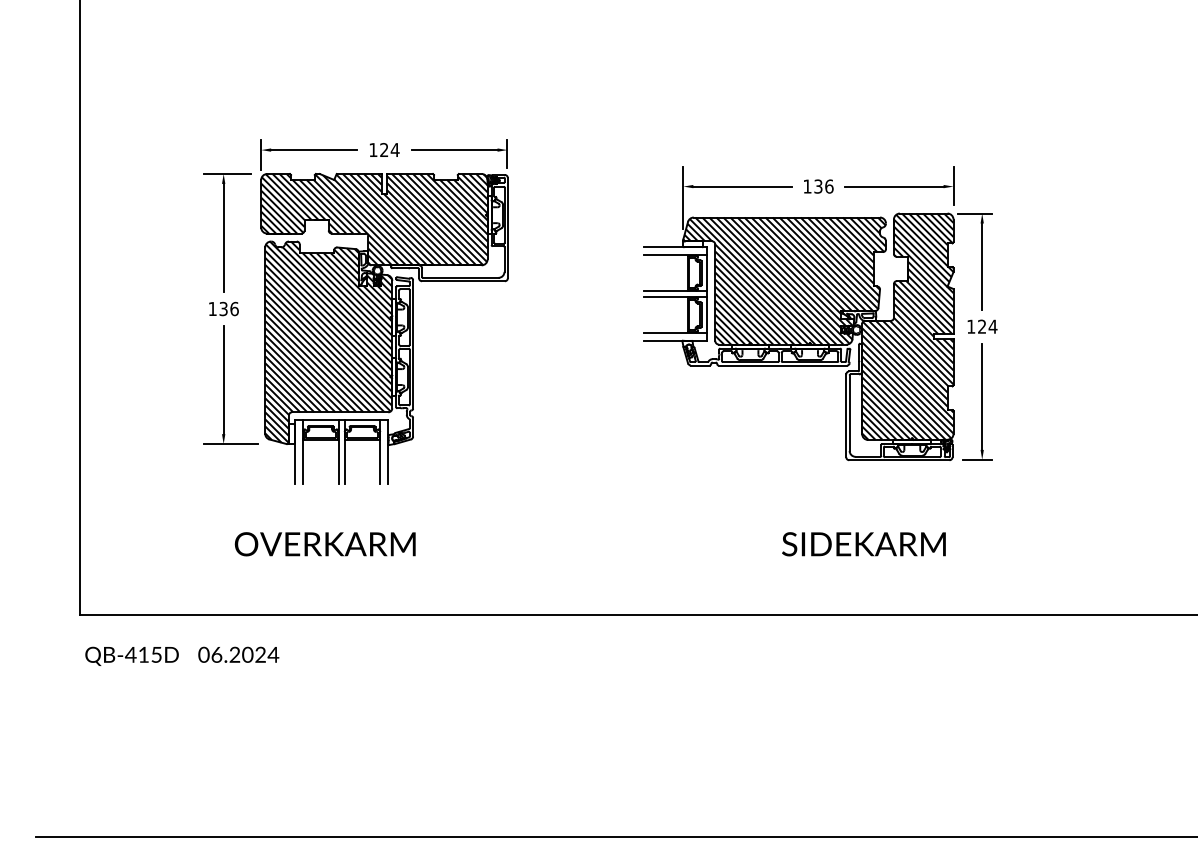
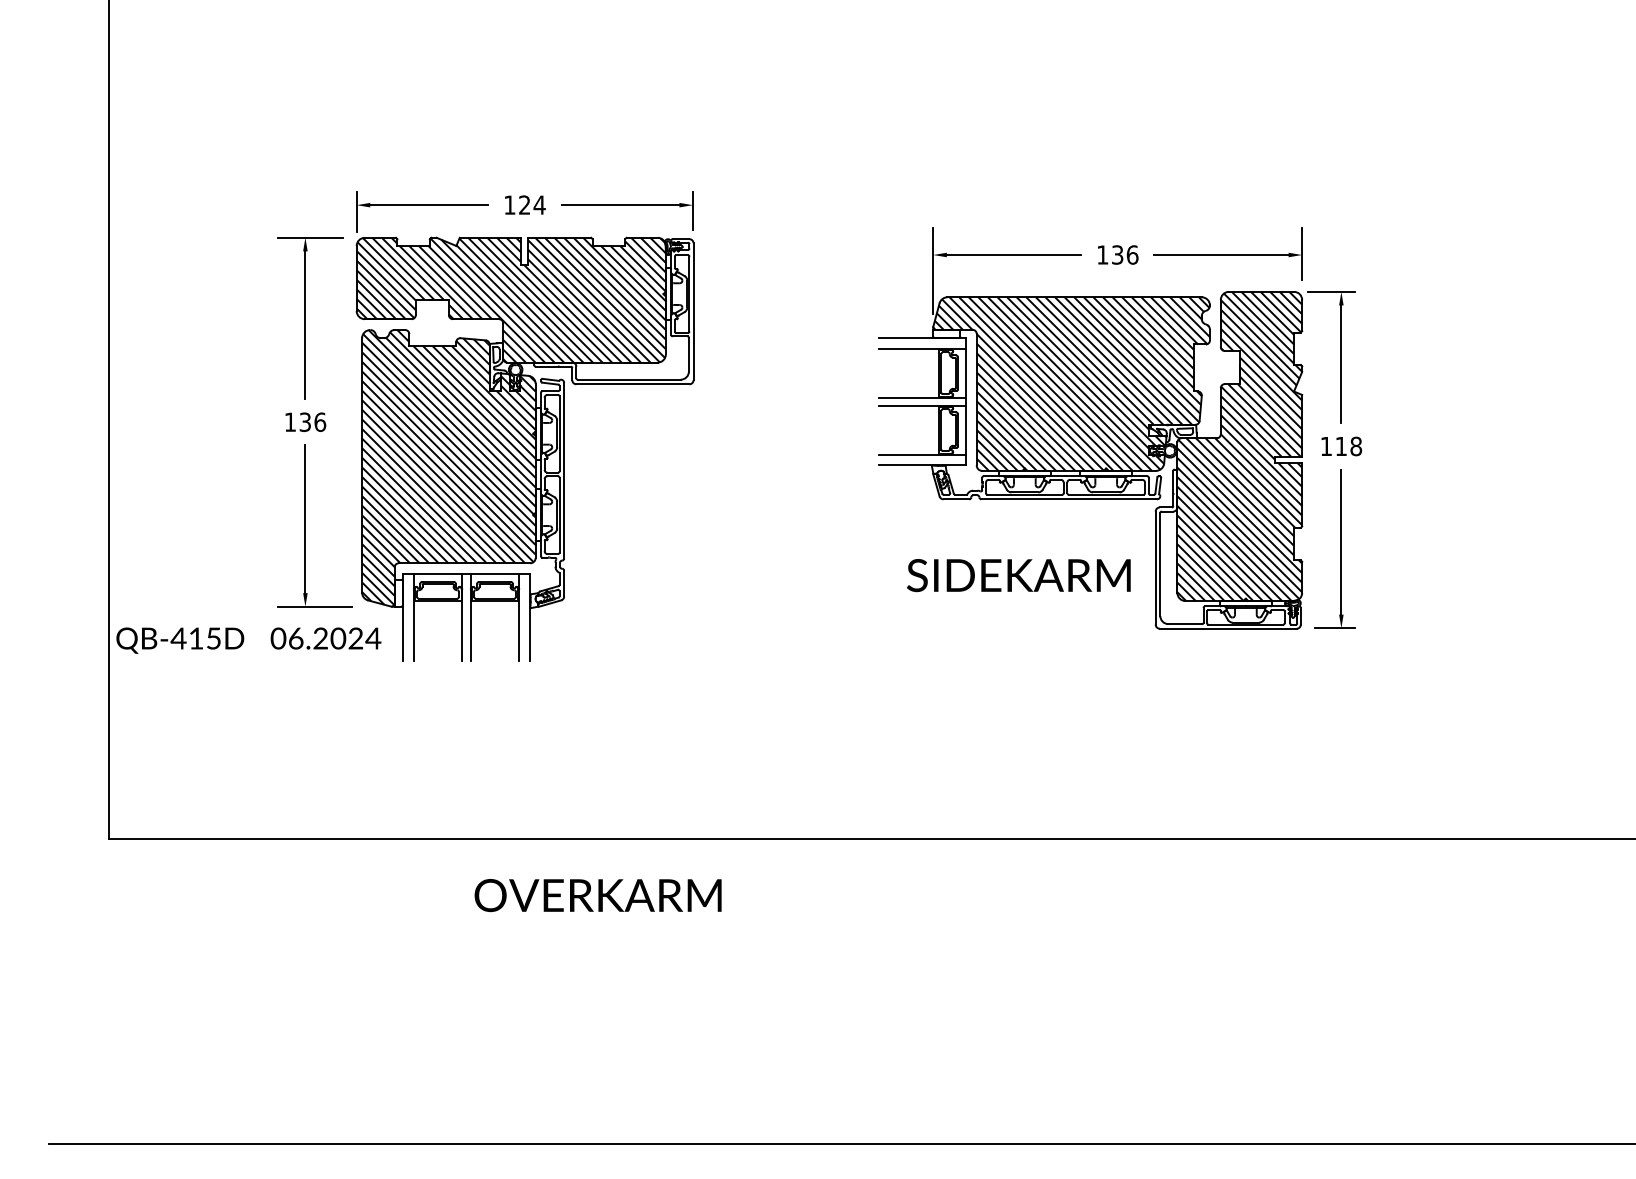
text: (987, 326) -> (1348, 446), 124 -> 118
text: (324, 544) -> (597, 895), moved
text: (863, 544) -> (1018, 575), moved
text: (182, 656) -> (248, 640), moved

